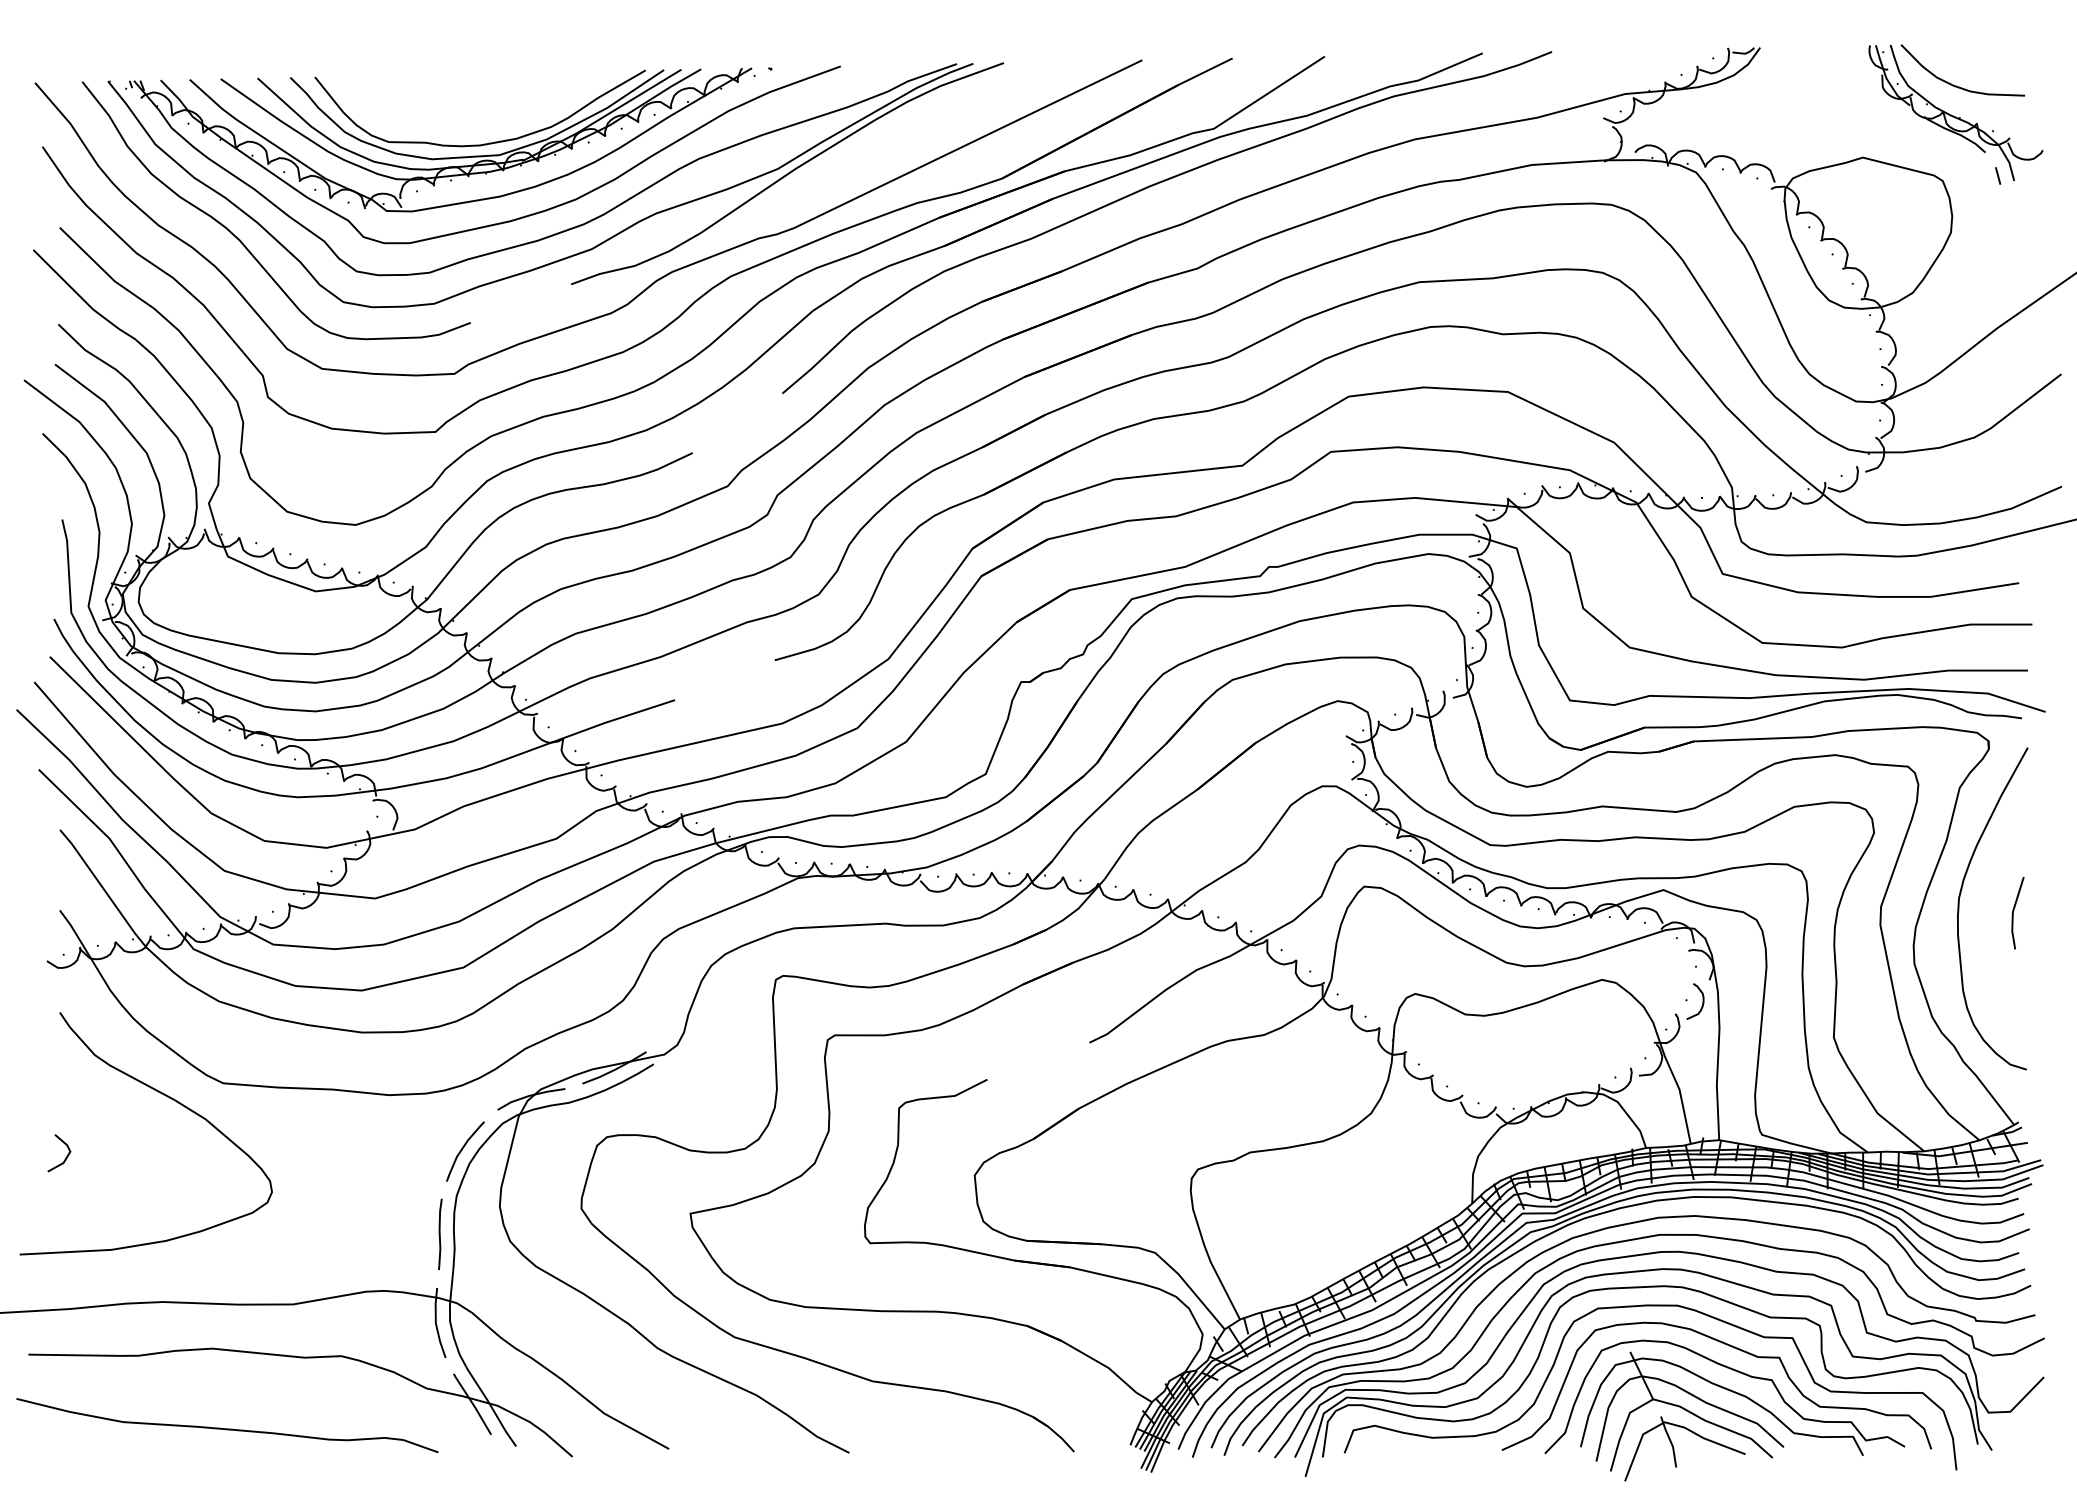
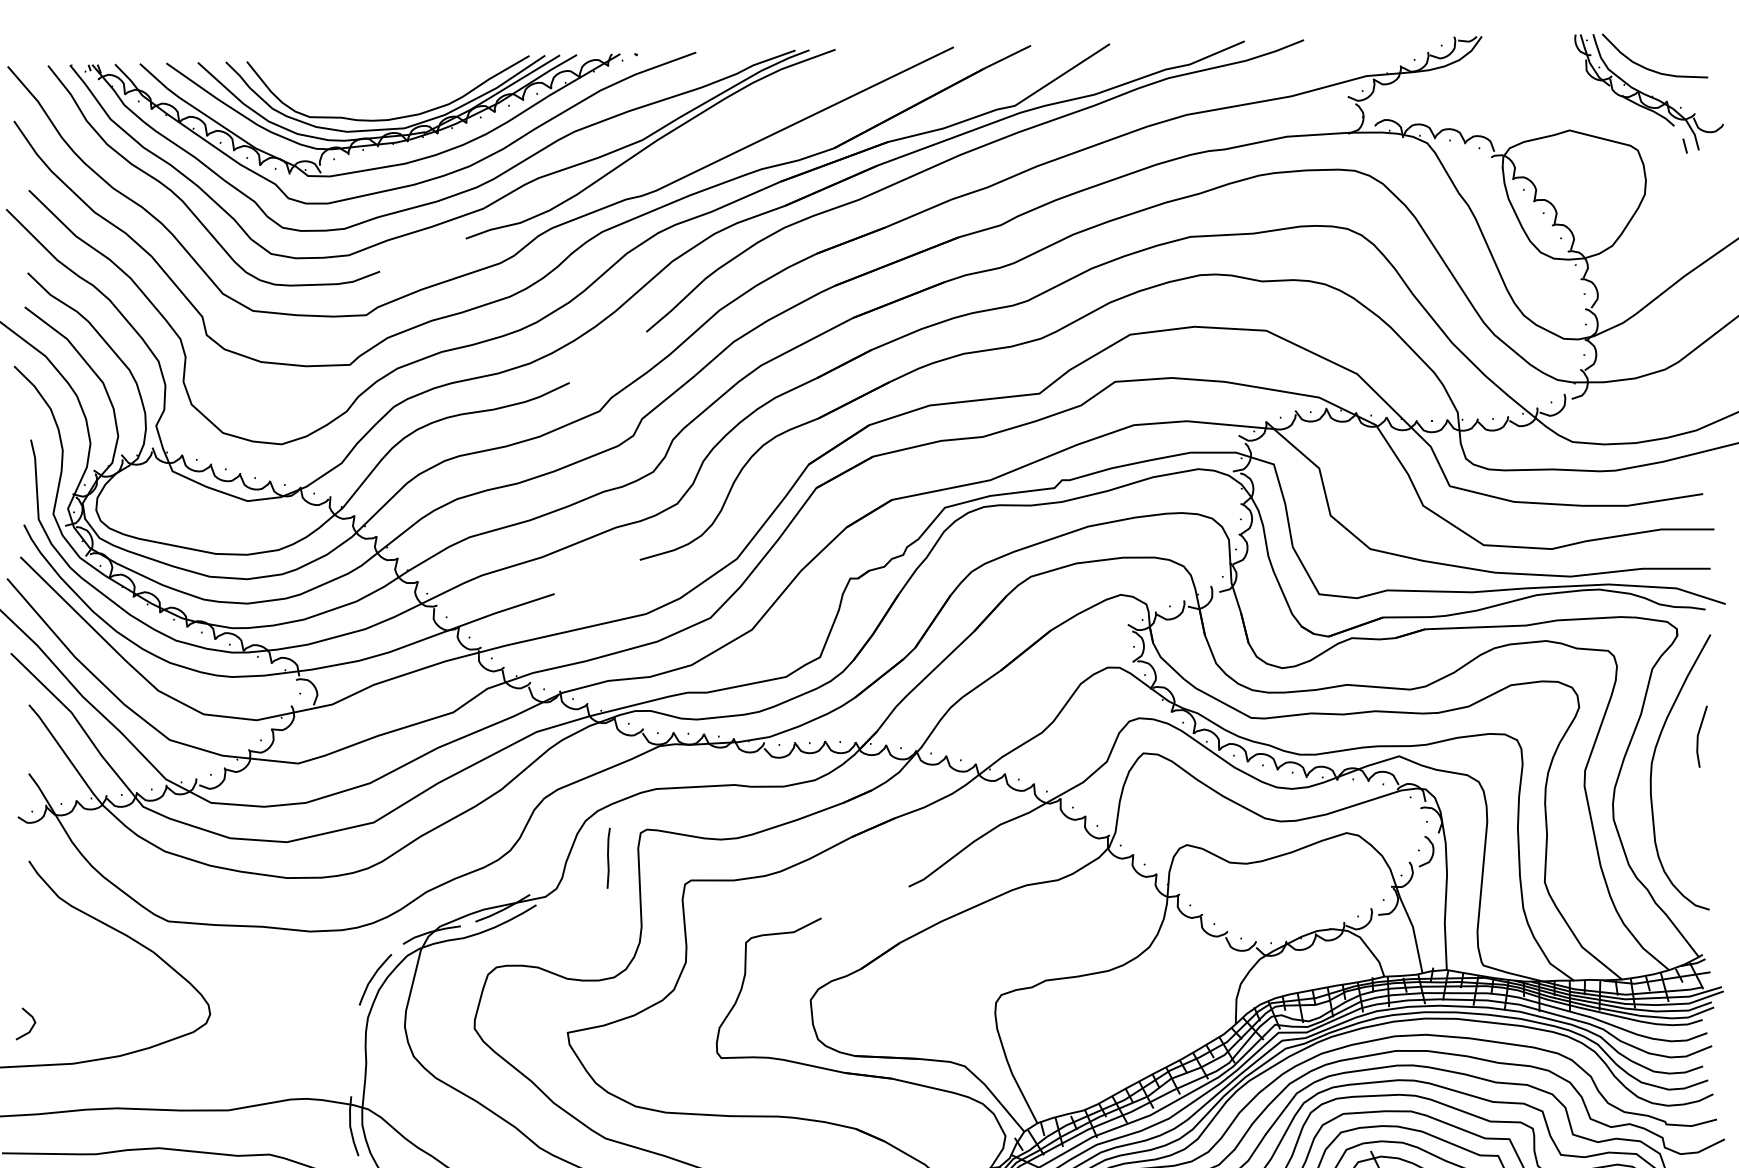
line: (2013, 913) -> (1698, 737), moved
line: (65, 1157) -> (31, 1027), moved
curve: (440, 1234) -> (608, 858), moved

